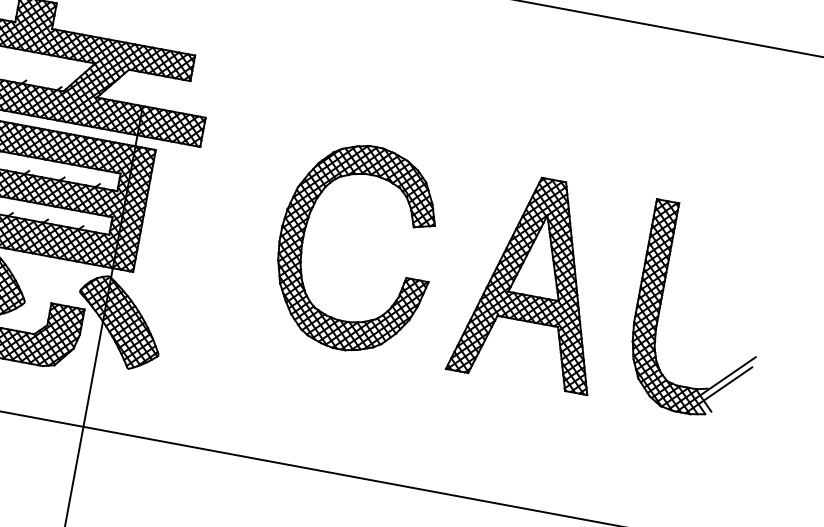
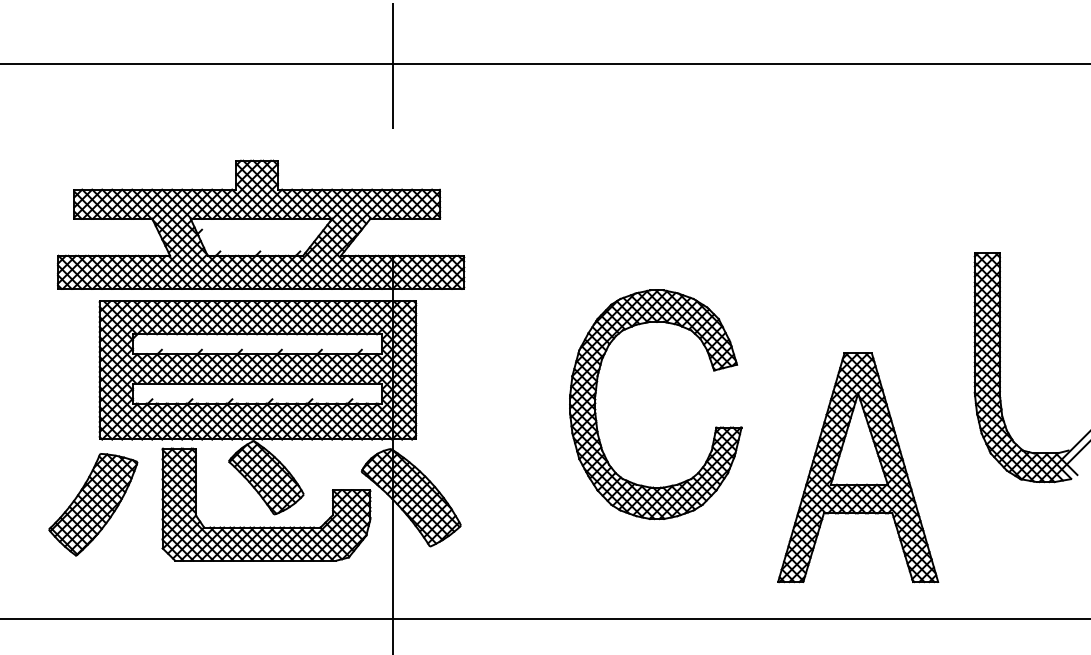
part: (304, 237) -> (596, 403), moved
part: (535, 280) -> (858, 467), moved

